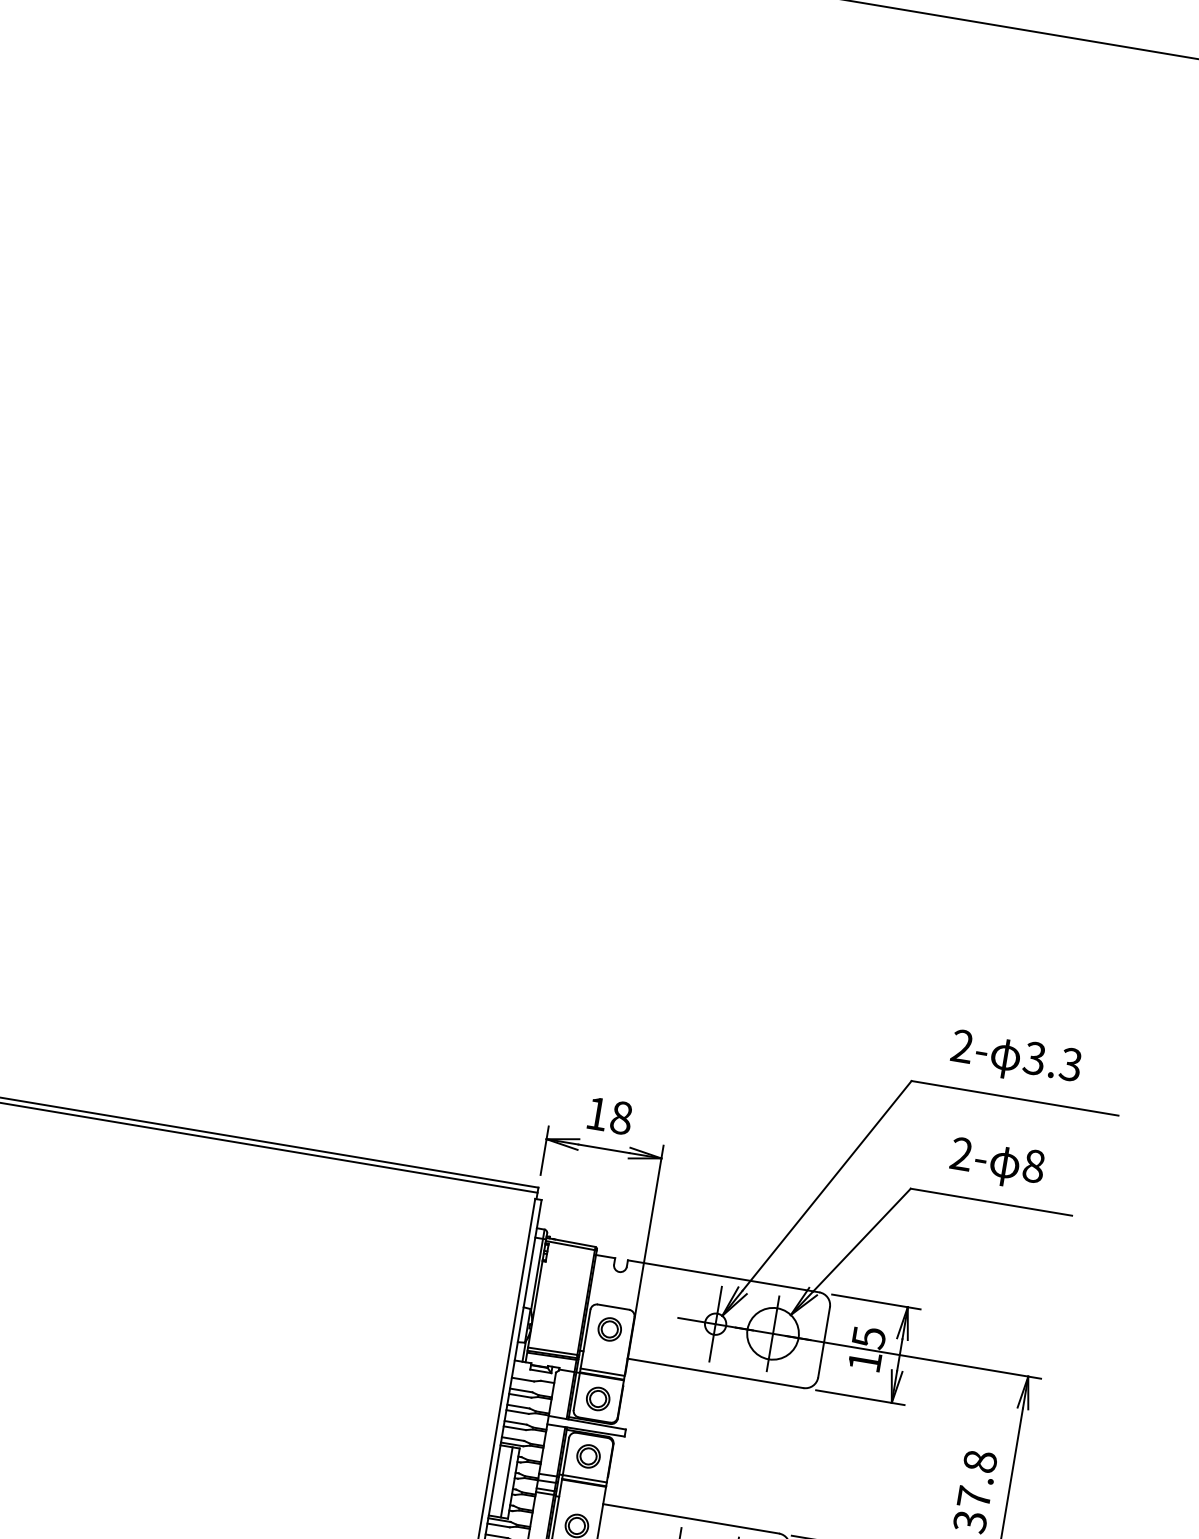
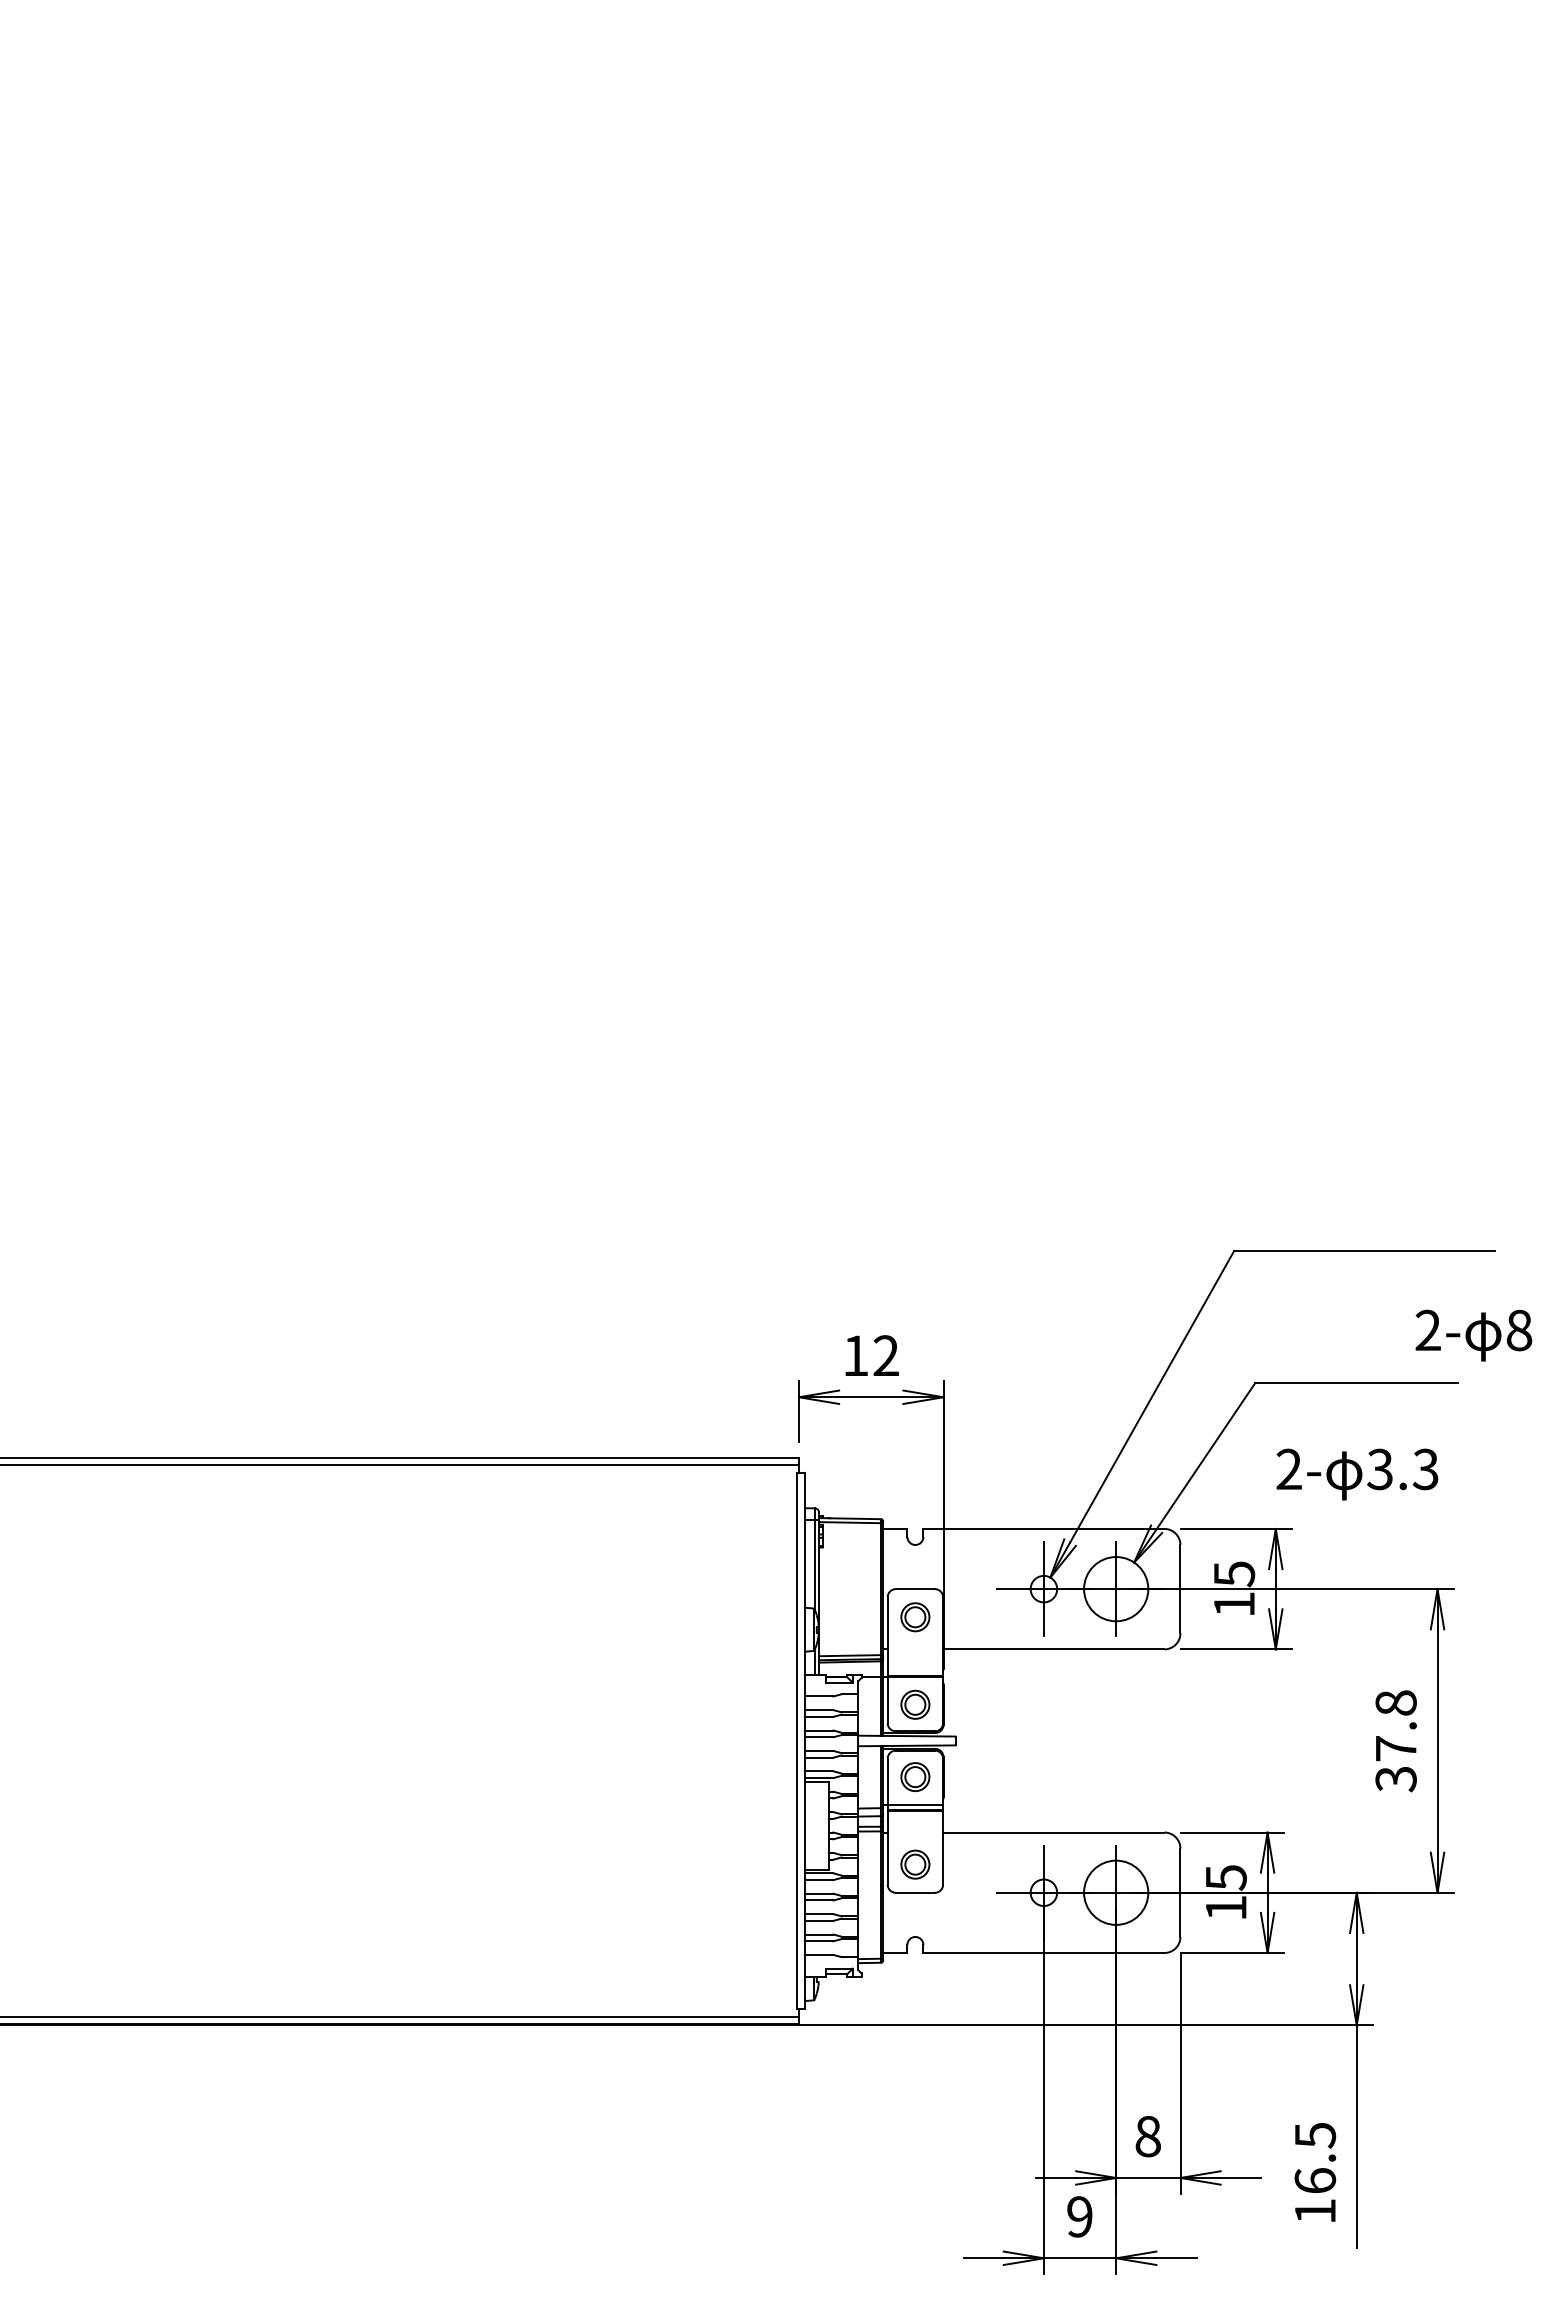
text: (1016, 1059) -> (1357, 1474), moved
text: (621, 1117) -> (886, 1355), 18 -> 12
text: (996, 1164) -> (1473, 1335), moved
line: (602, 1372) -> (915, 1671), removed
line: (506, 1482) -> (820, 1825), removed

